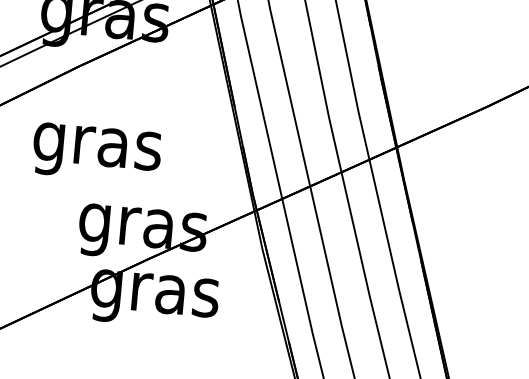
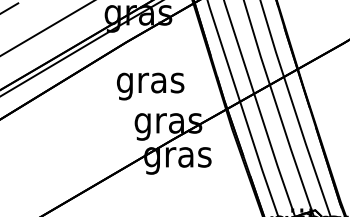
text: (96, 153) -> (150, 86), moved

